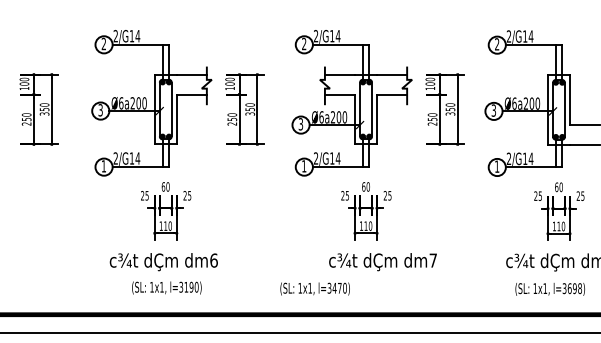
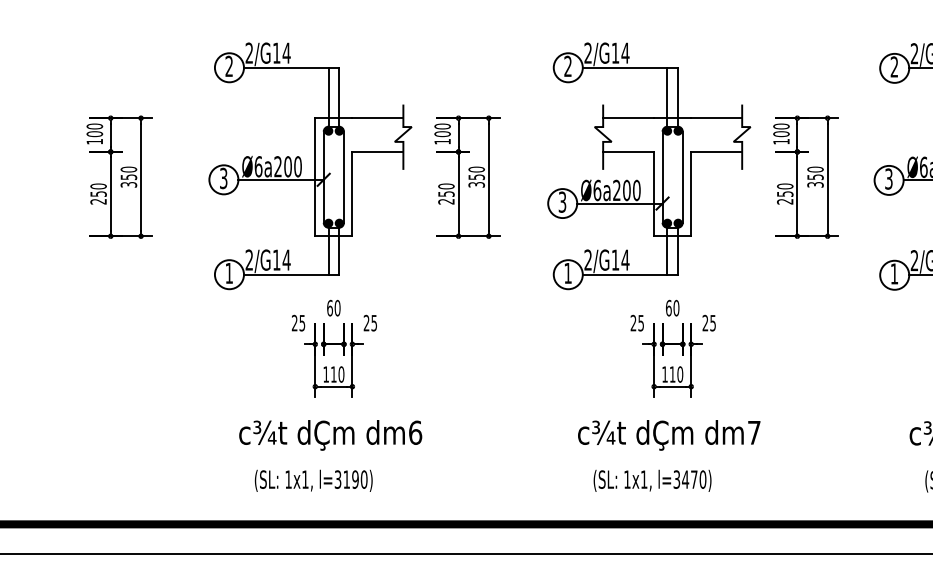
text: (382, 262) -> (668, 436), moved
text: (166, 287) -> (313, 479), moved
text: (314, 288) -> (651, 479), moved

